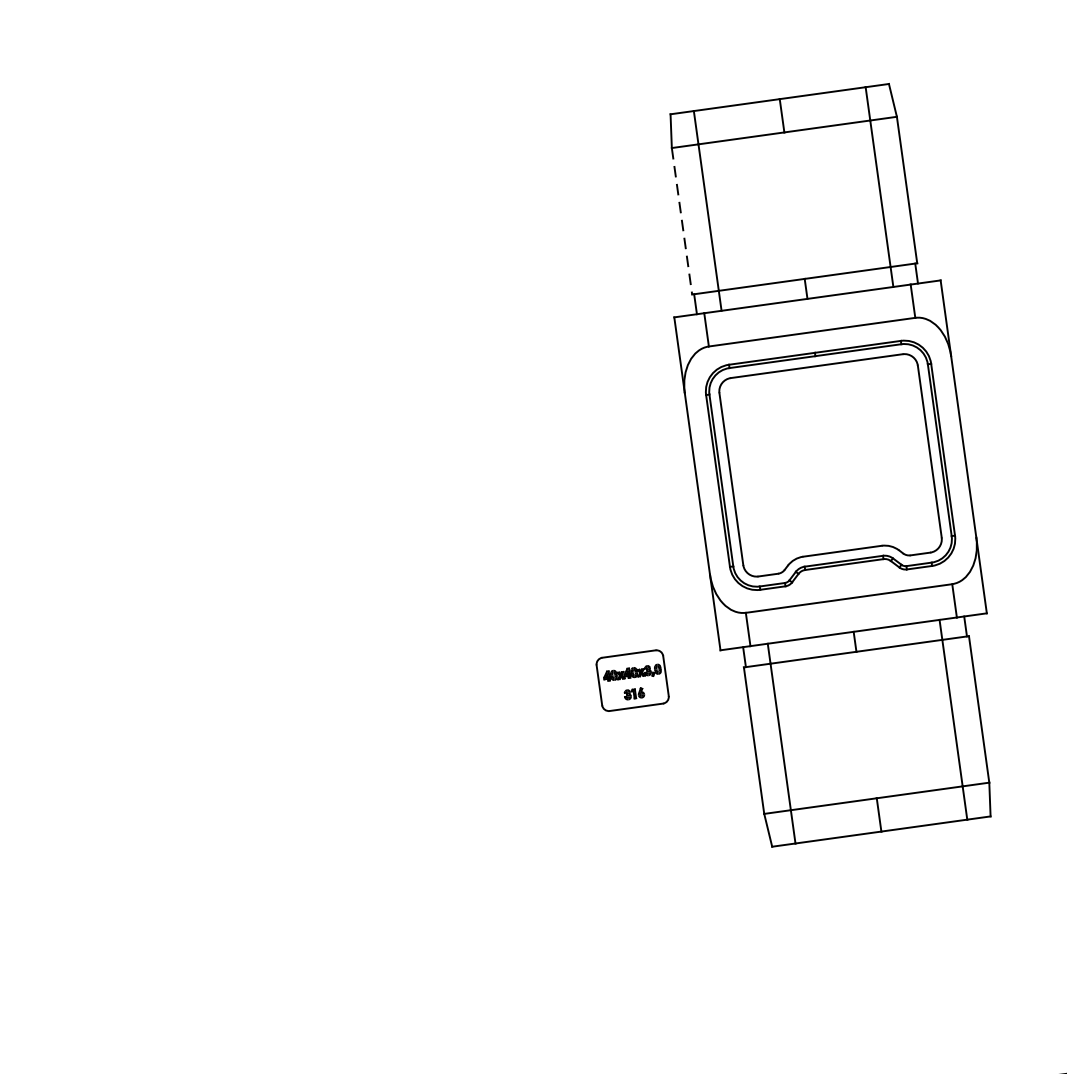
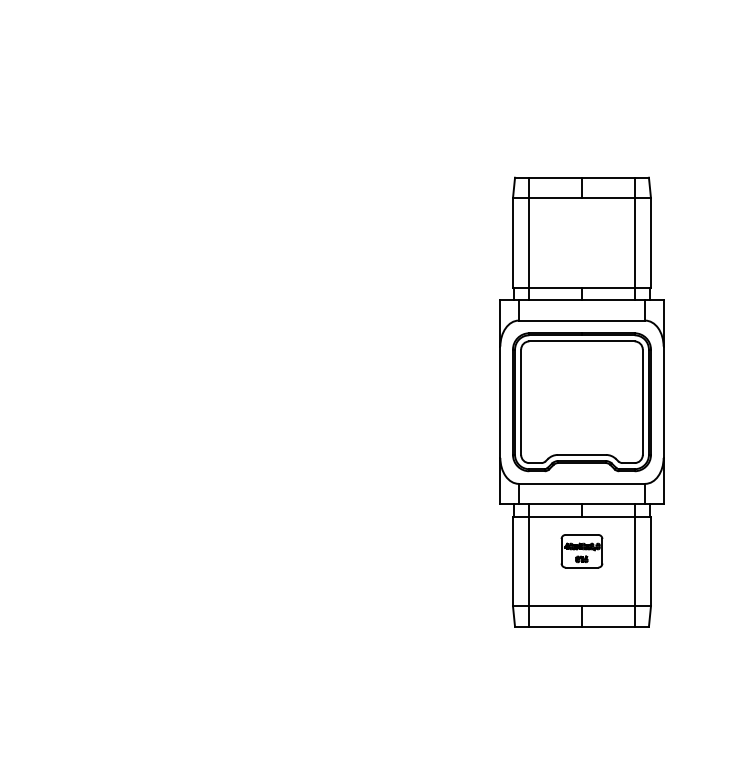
line: (682, 221) -> (513, 243), dashed -> solid
part: (631, 681) -> (581, 551), moved

